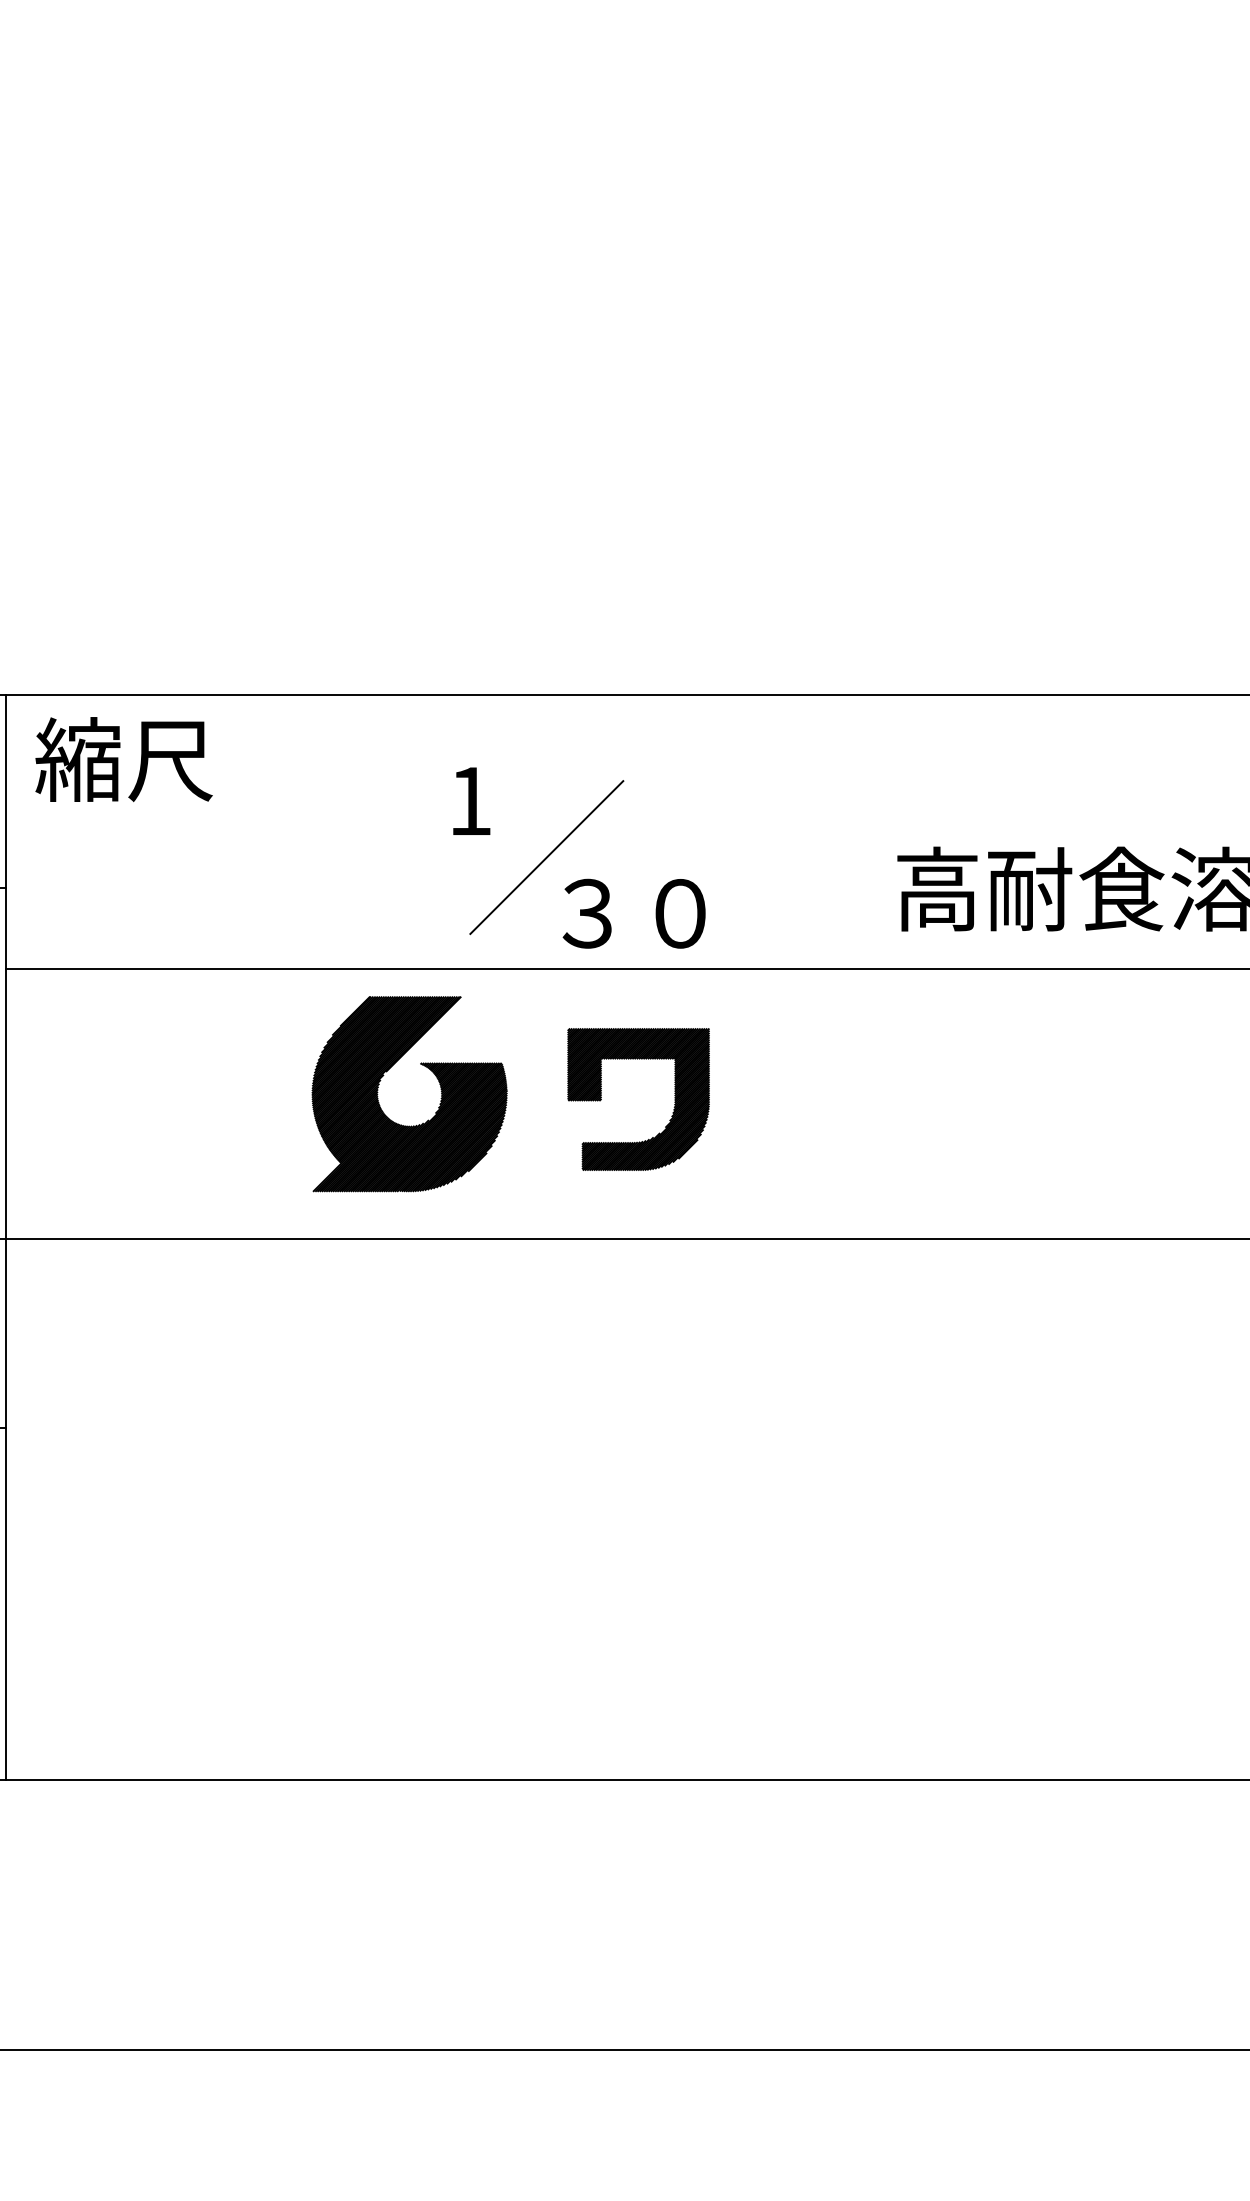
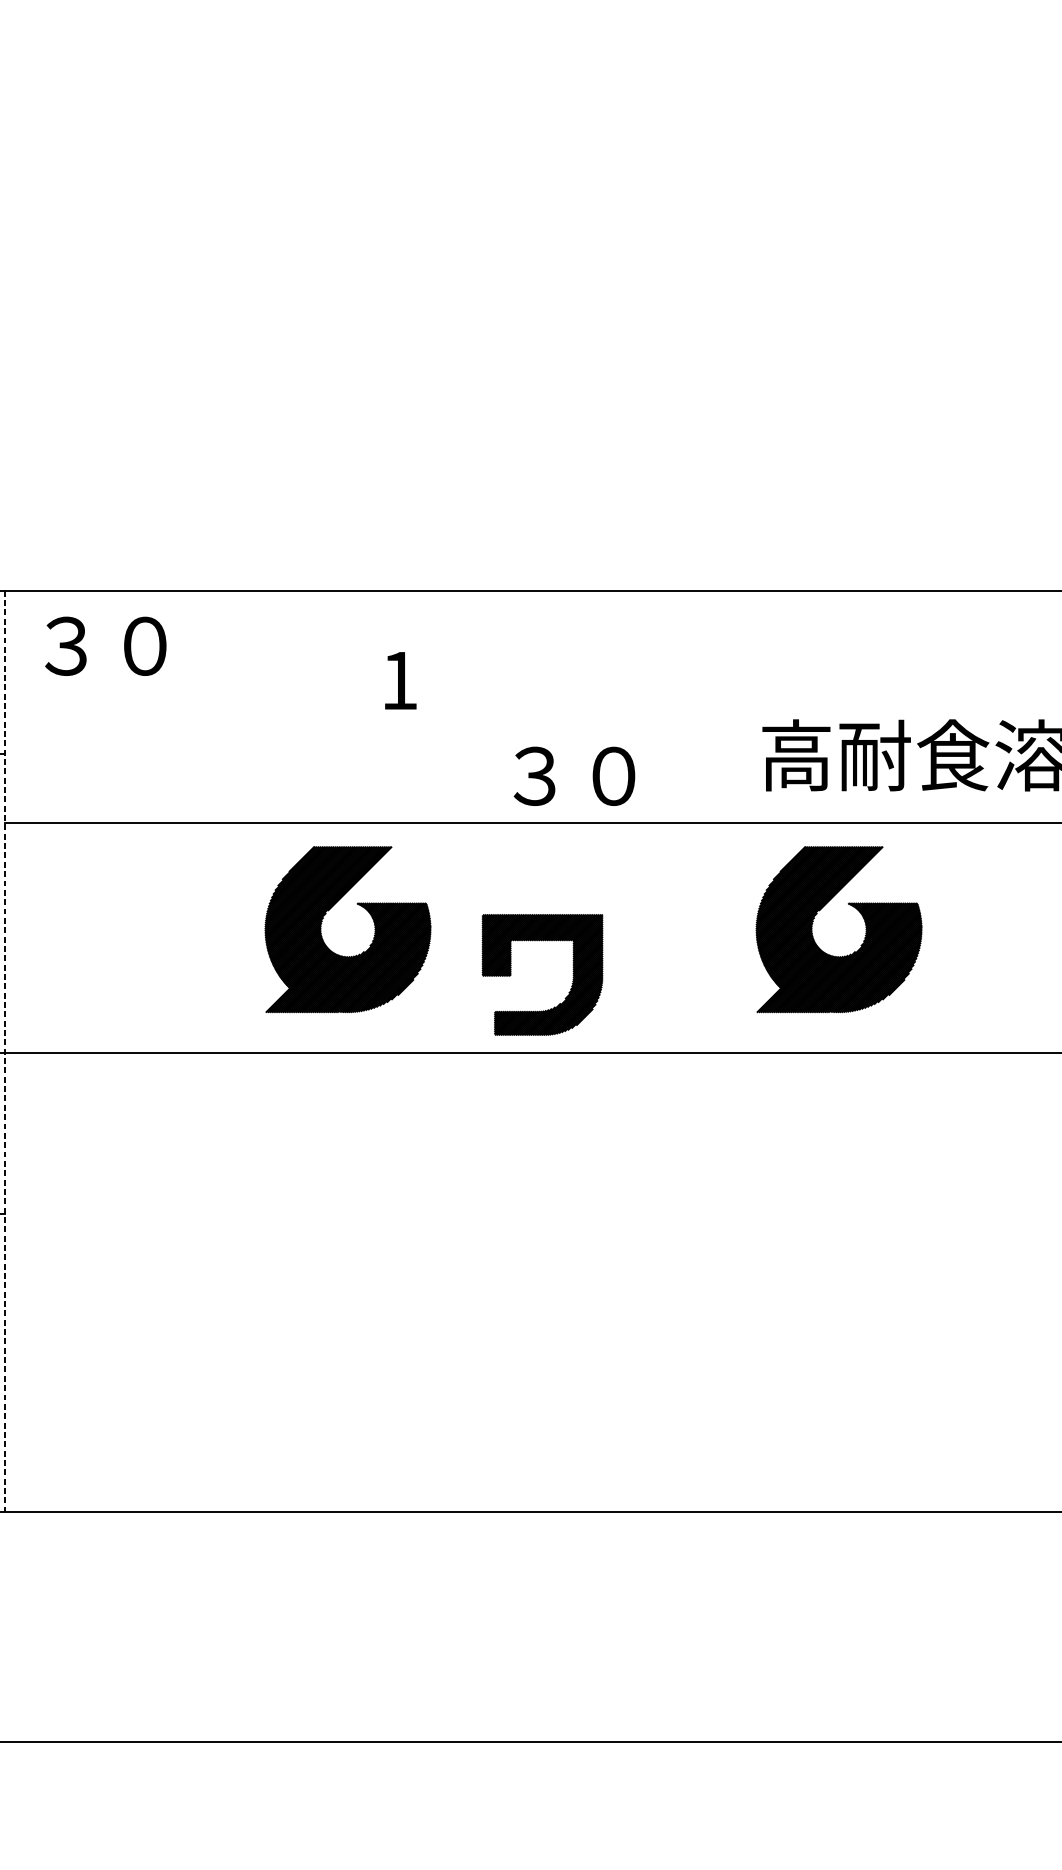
text: (123, 759) -> (104, 645), 縮尺 -> ３０
line: (546, 857) -> (464, 728), removed
text: (633, 913) -> (573, 776), moved
part: (673, 1107) -> (572, 981), moved
part: (974, 1122) -> (827, 953), added
line: (6, 1238) -> (5, 1052), solid -> dashed

